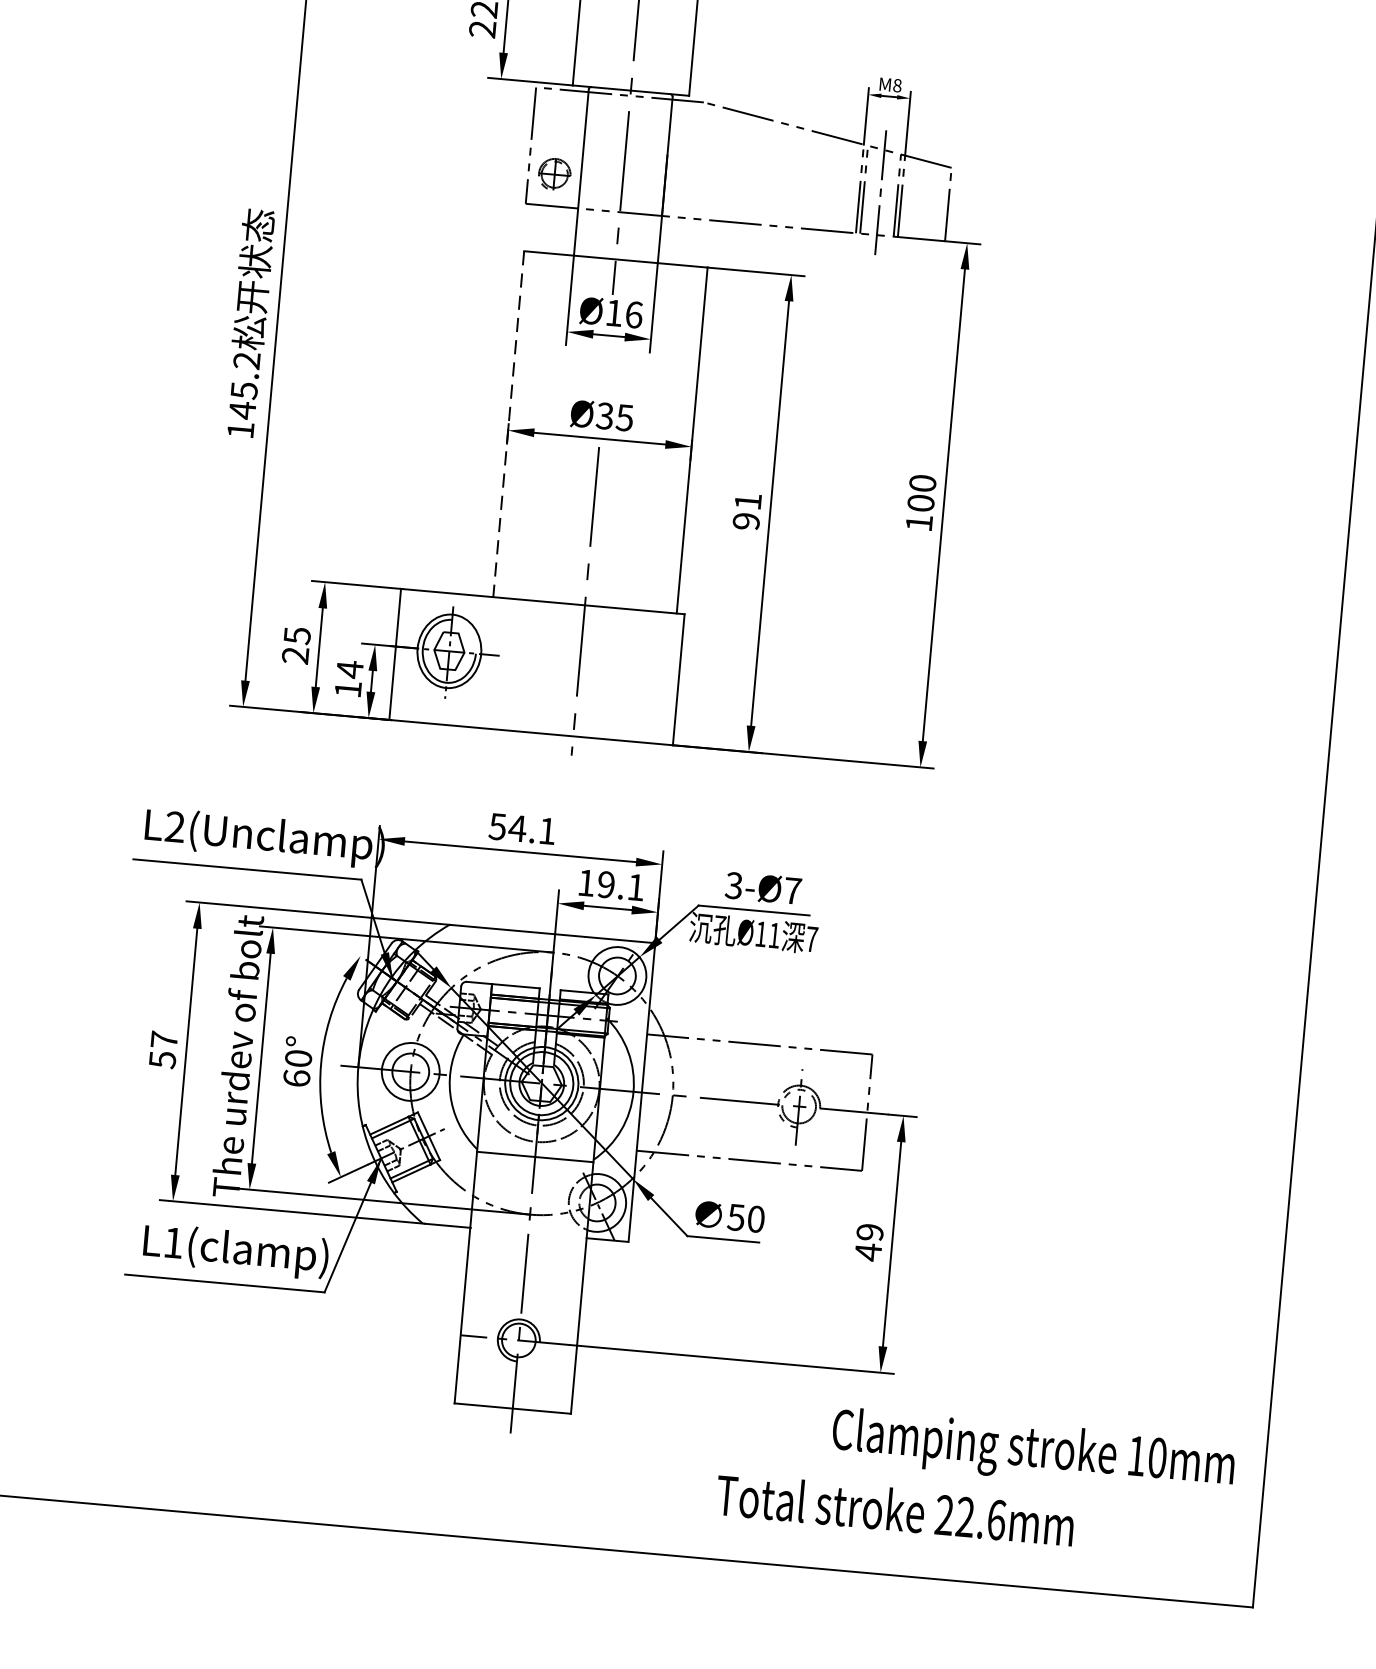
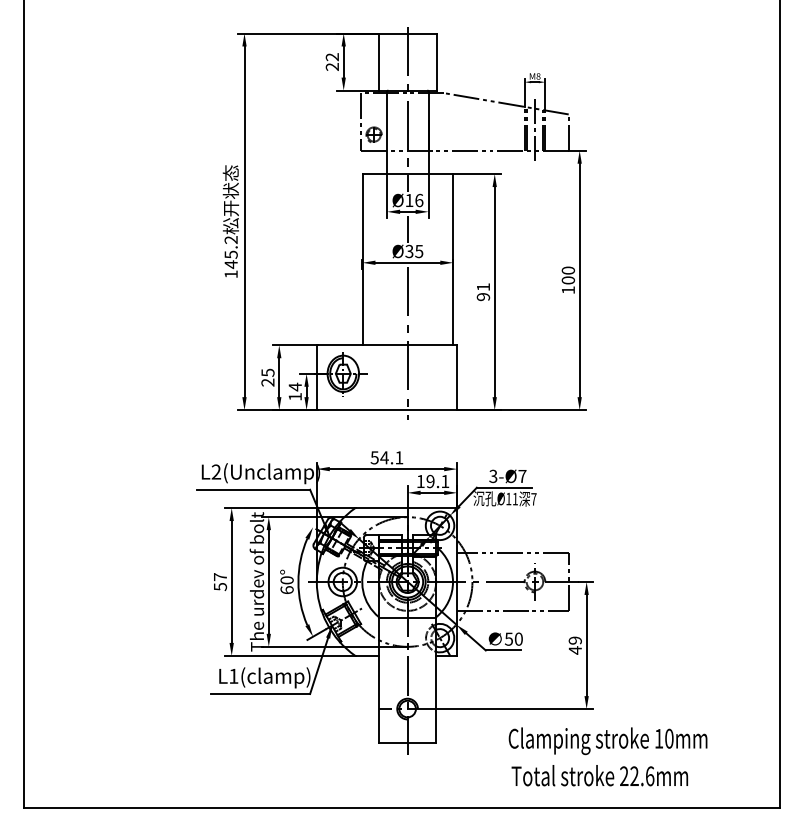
line: (605, 371) -> (407, 229), added
line: (508, 423) -> (362, 259), dashed -> solid
text: (1032, 1452) -> (607, 741), moved

